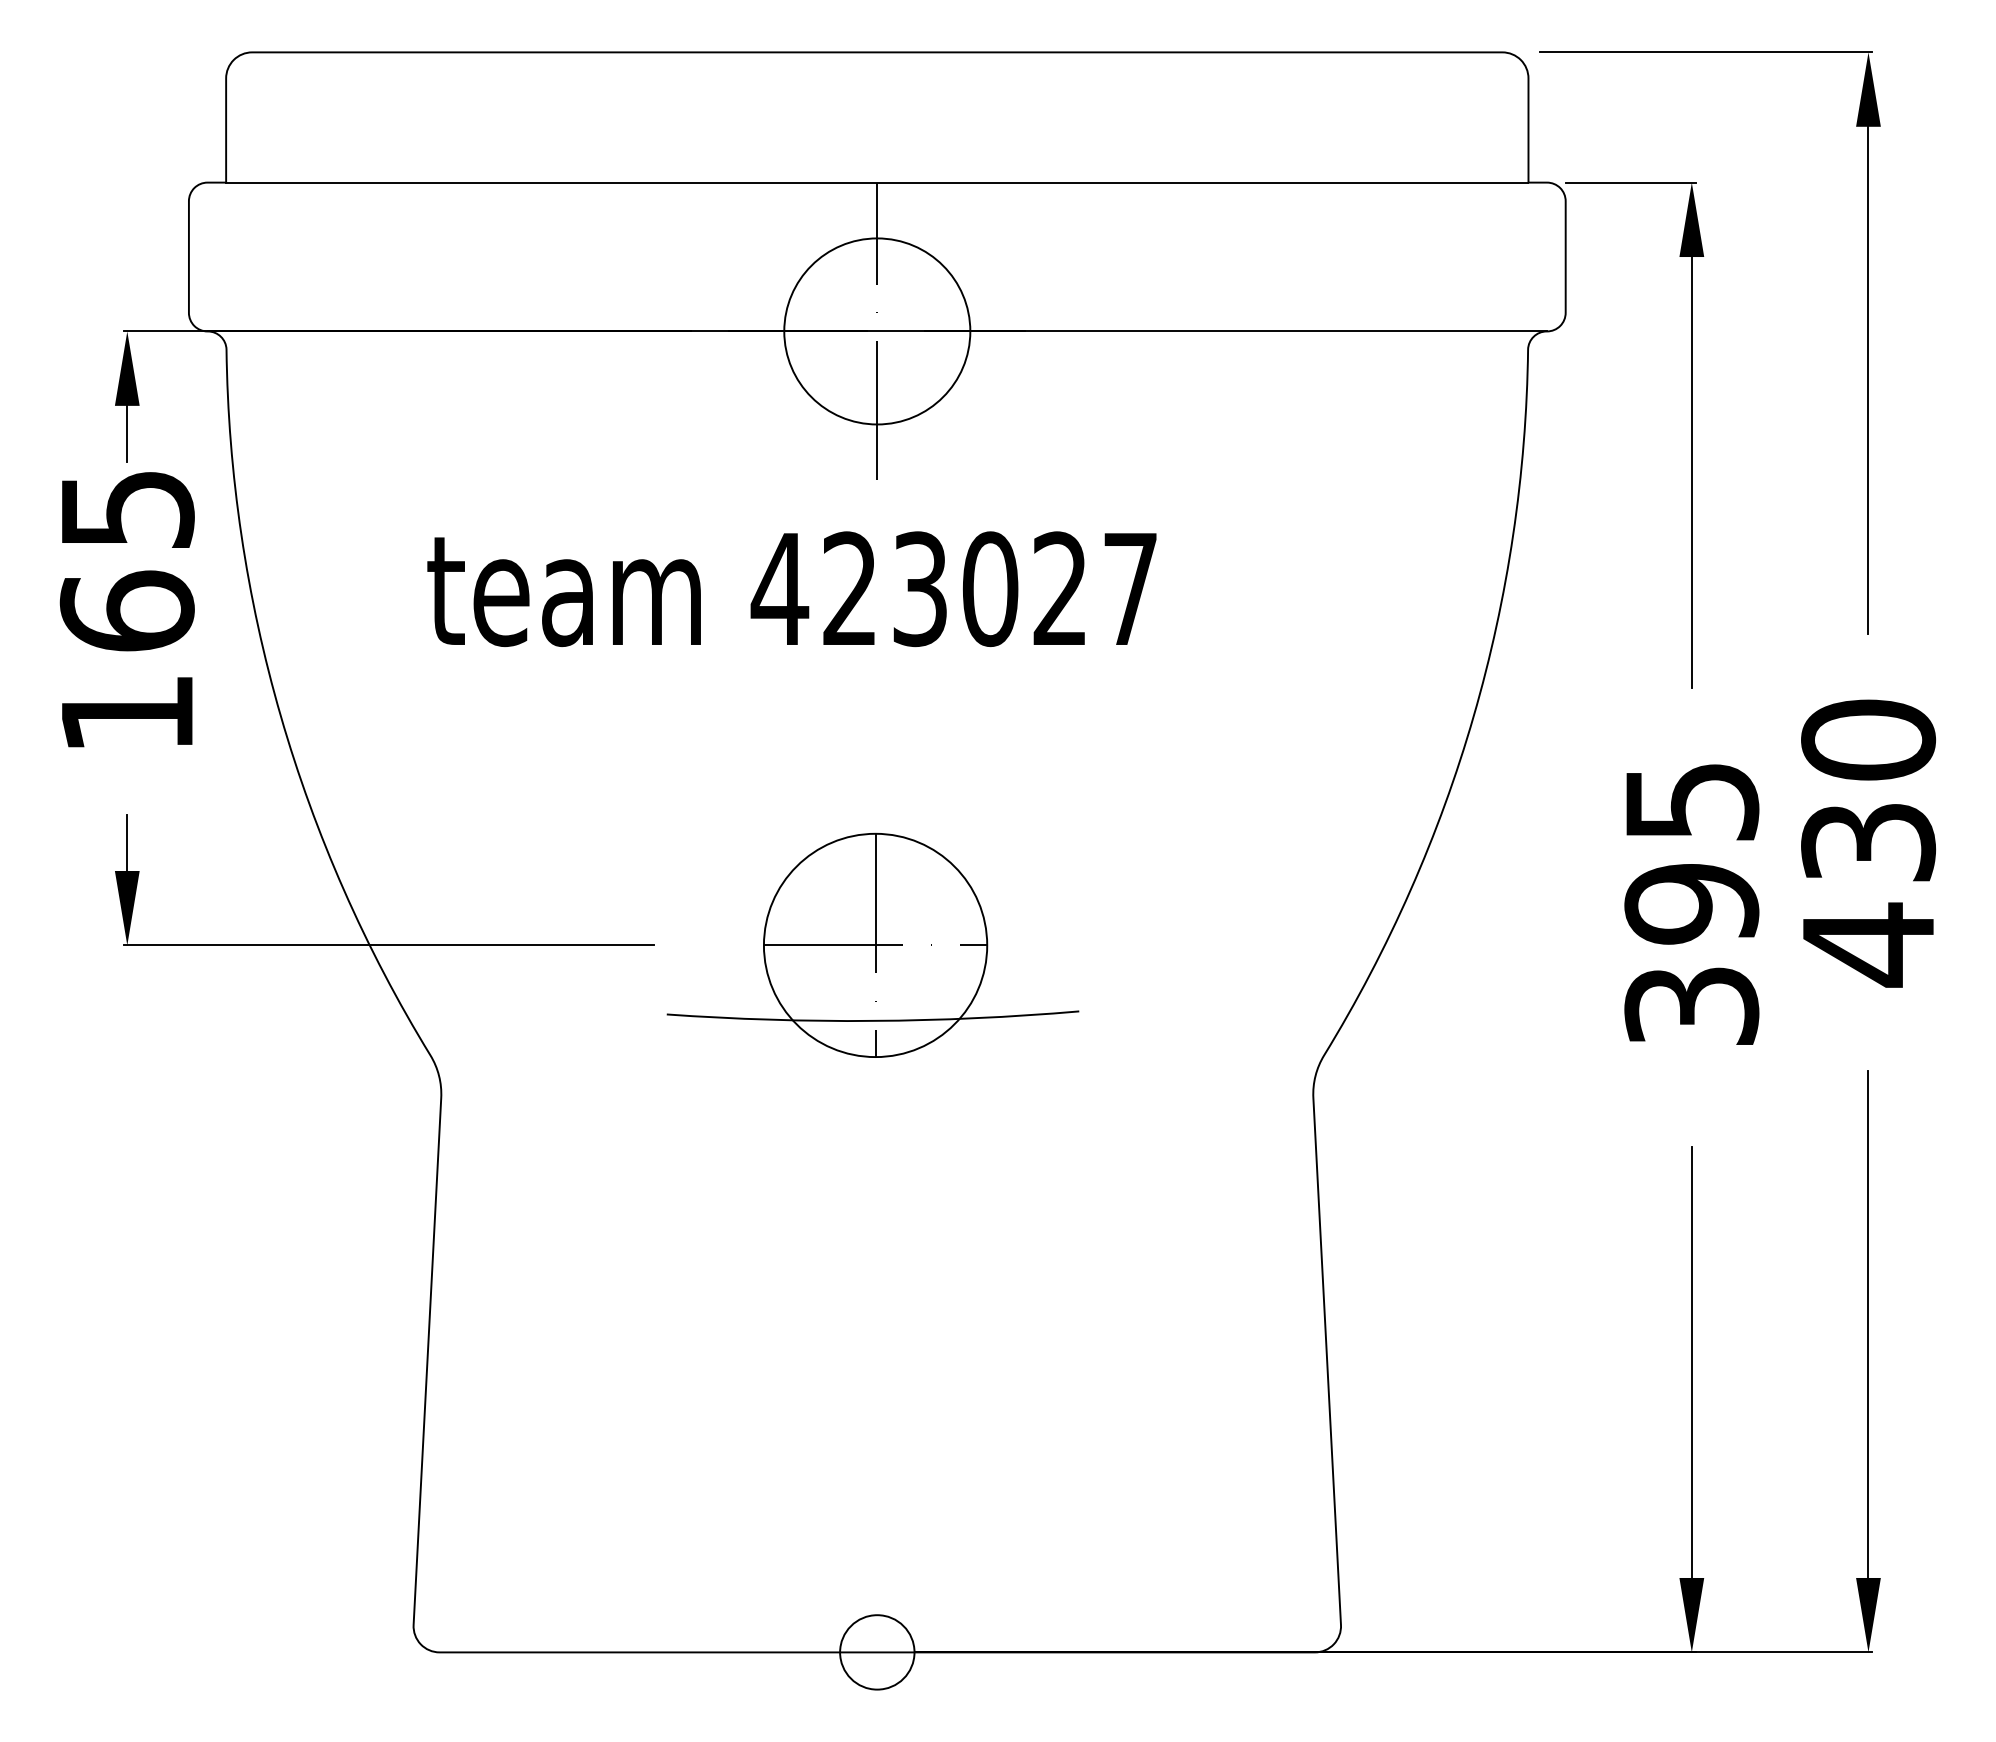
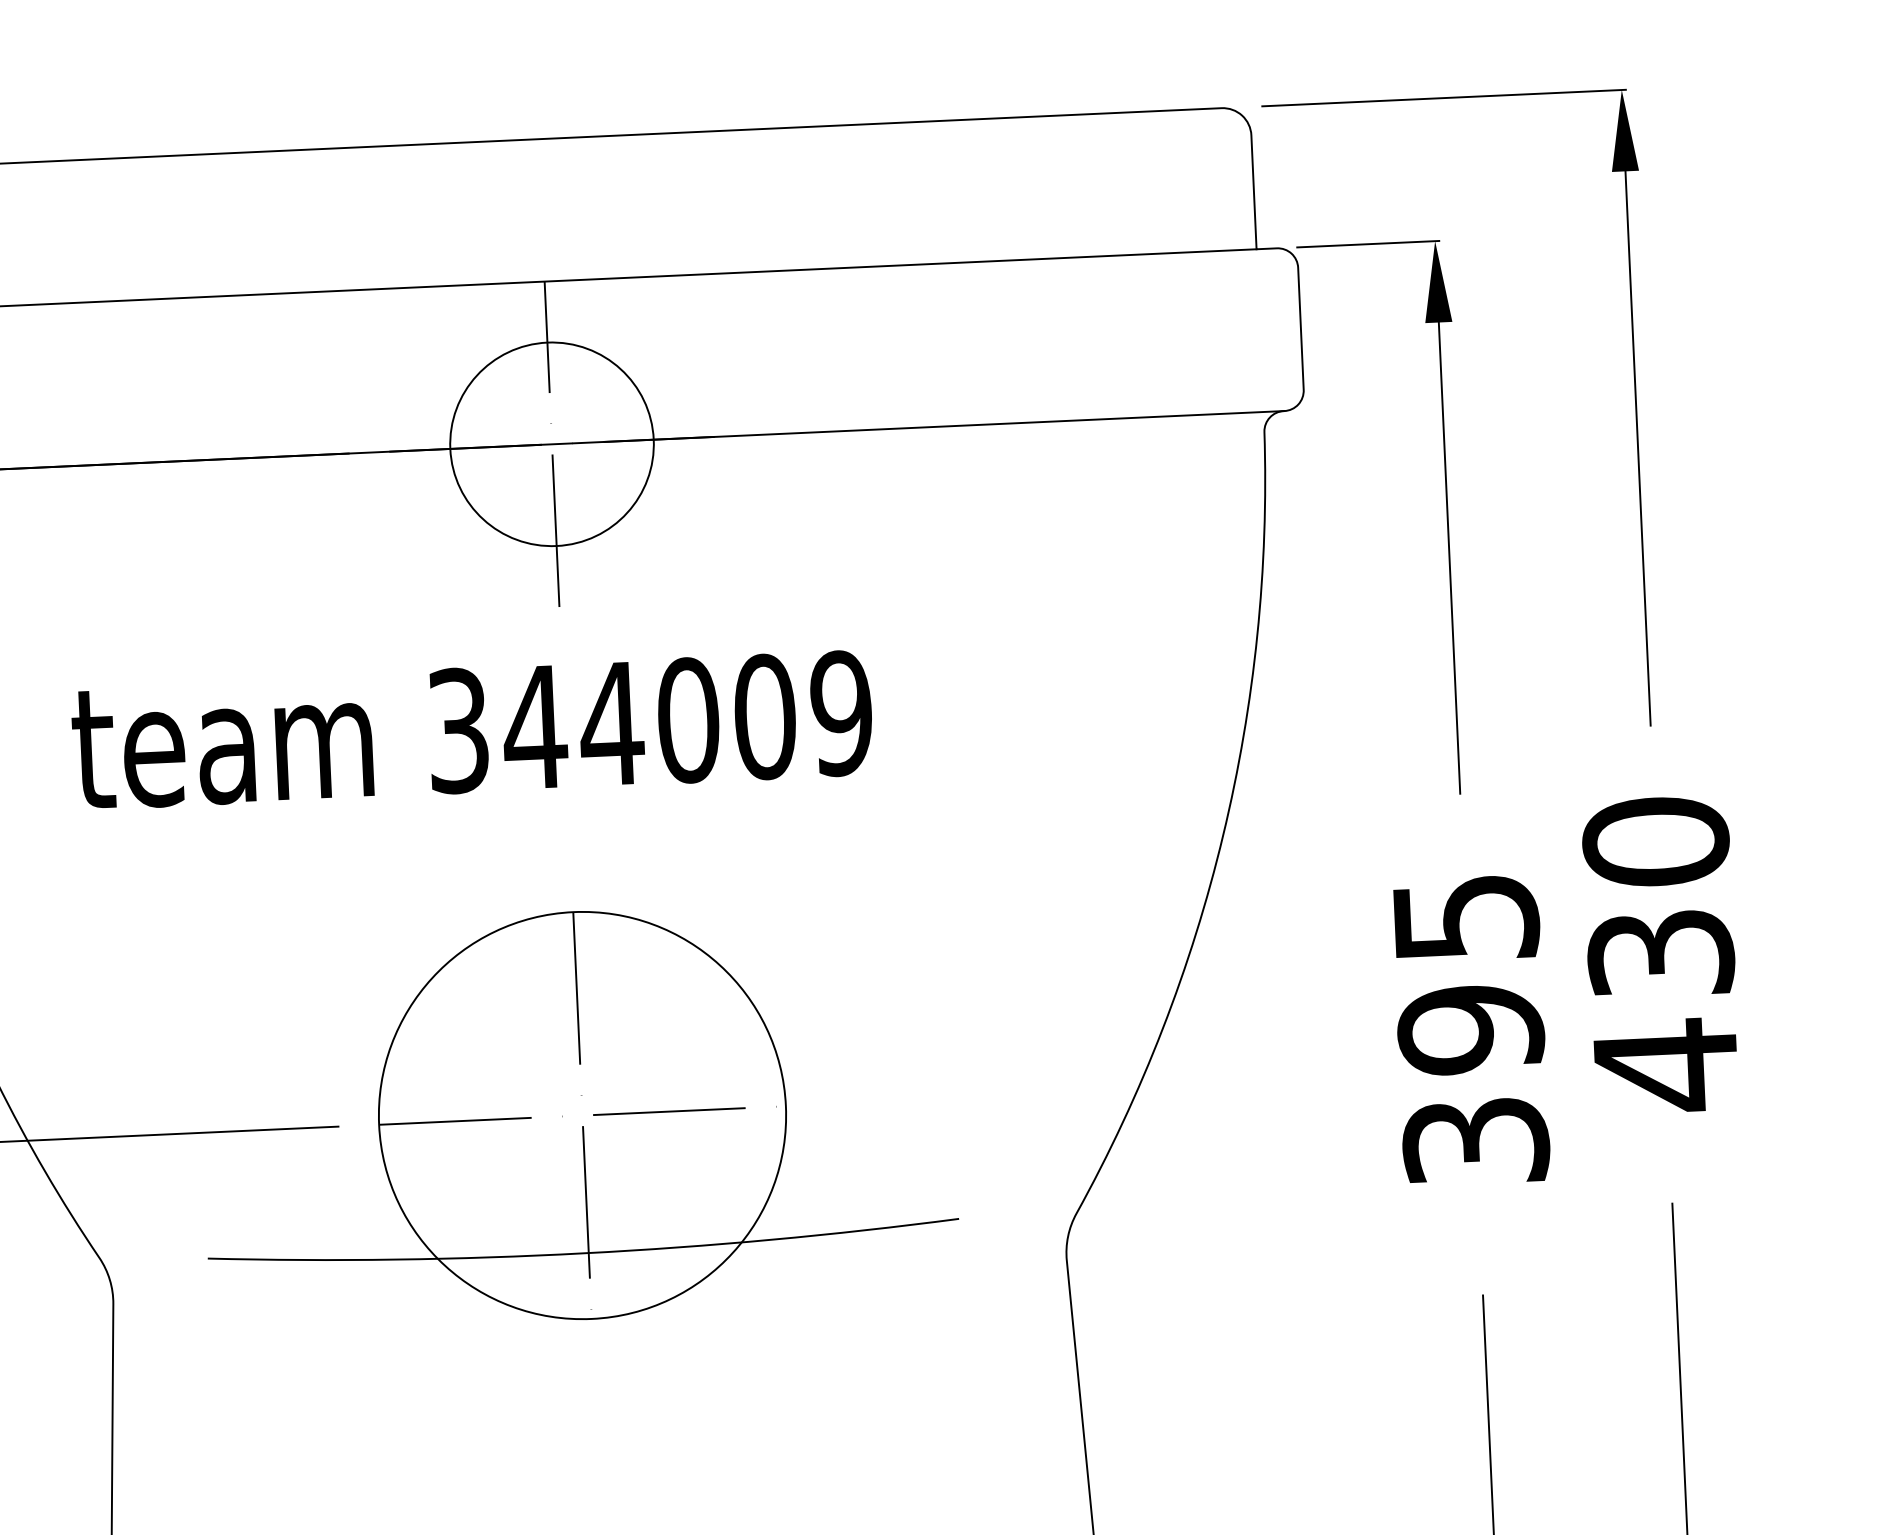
text: (954, 589) -> (649, 722), 423027 -> 344009
part: (872, 945) -> (577, 1115), size x1.67

